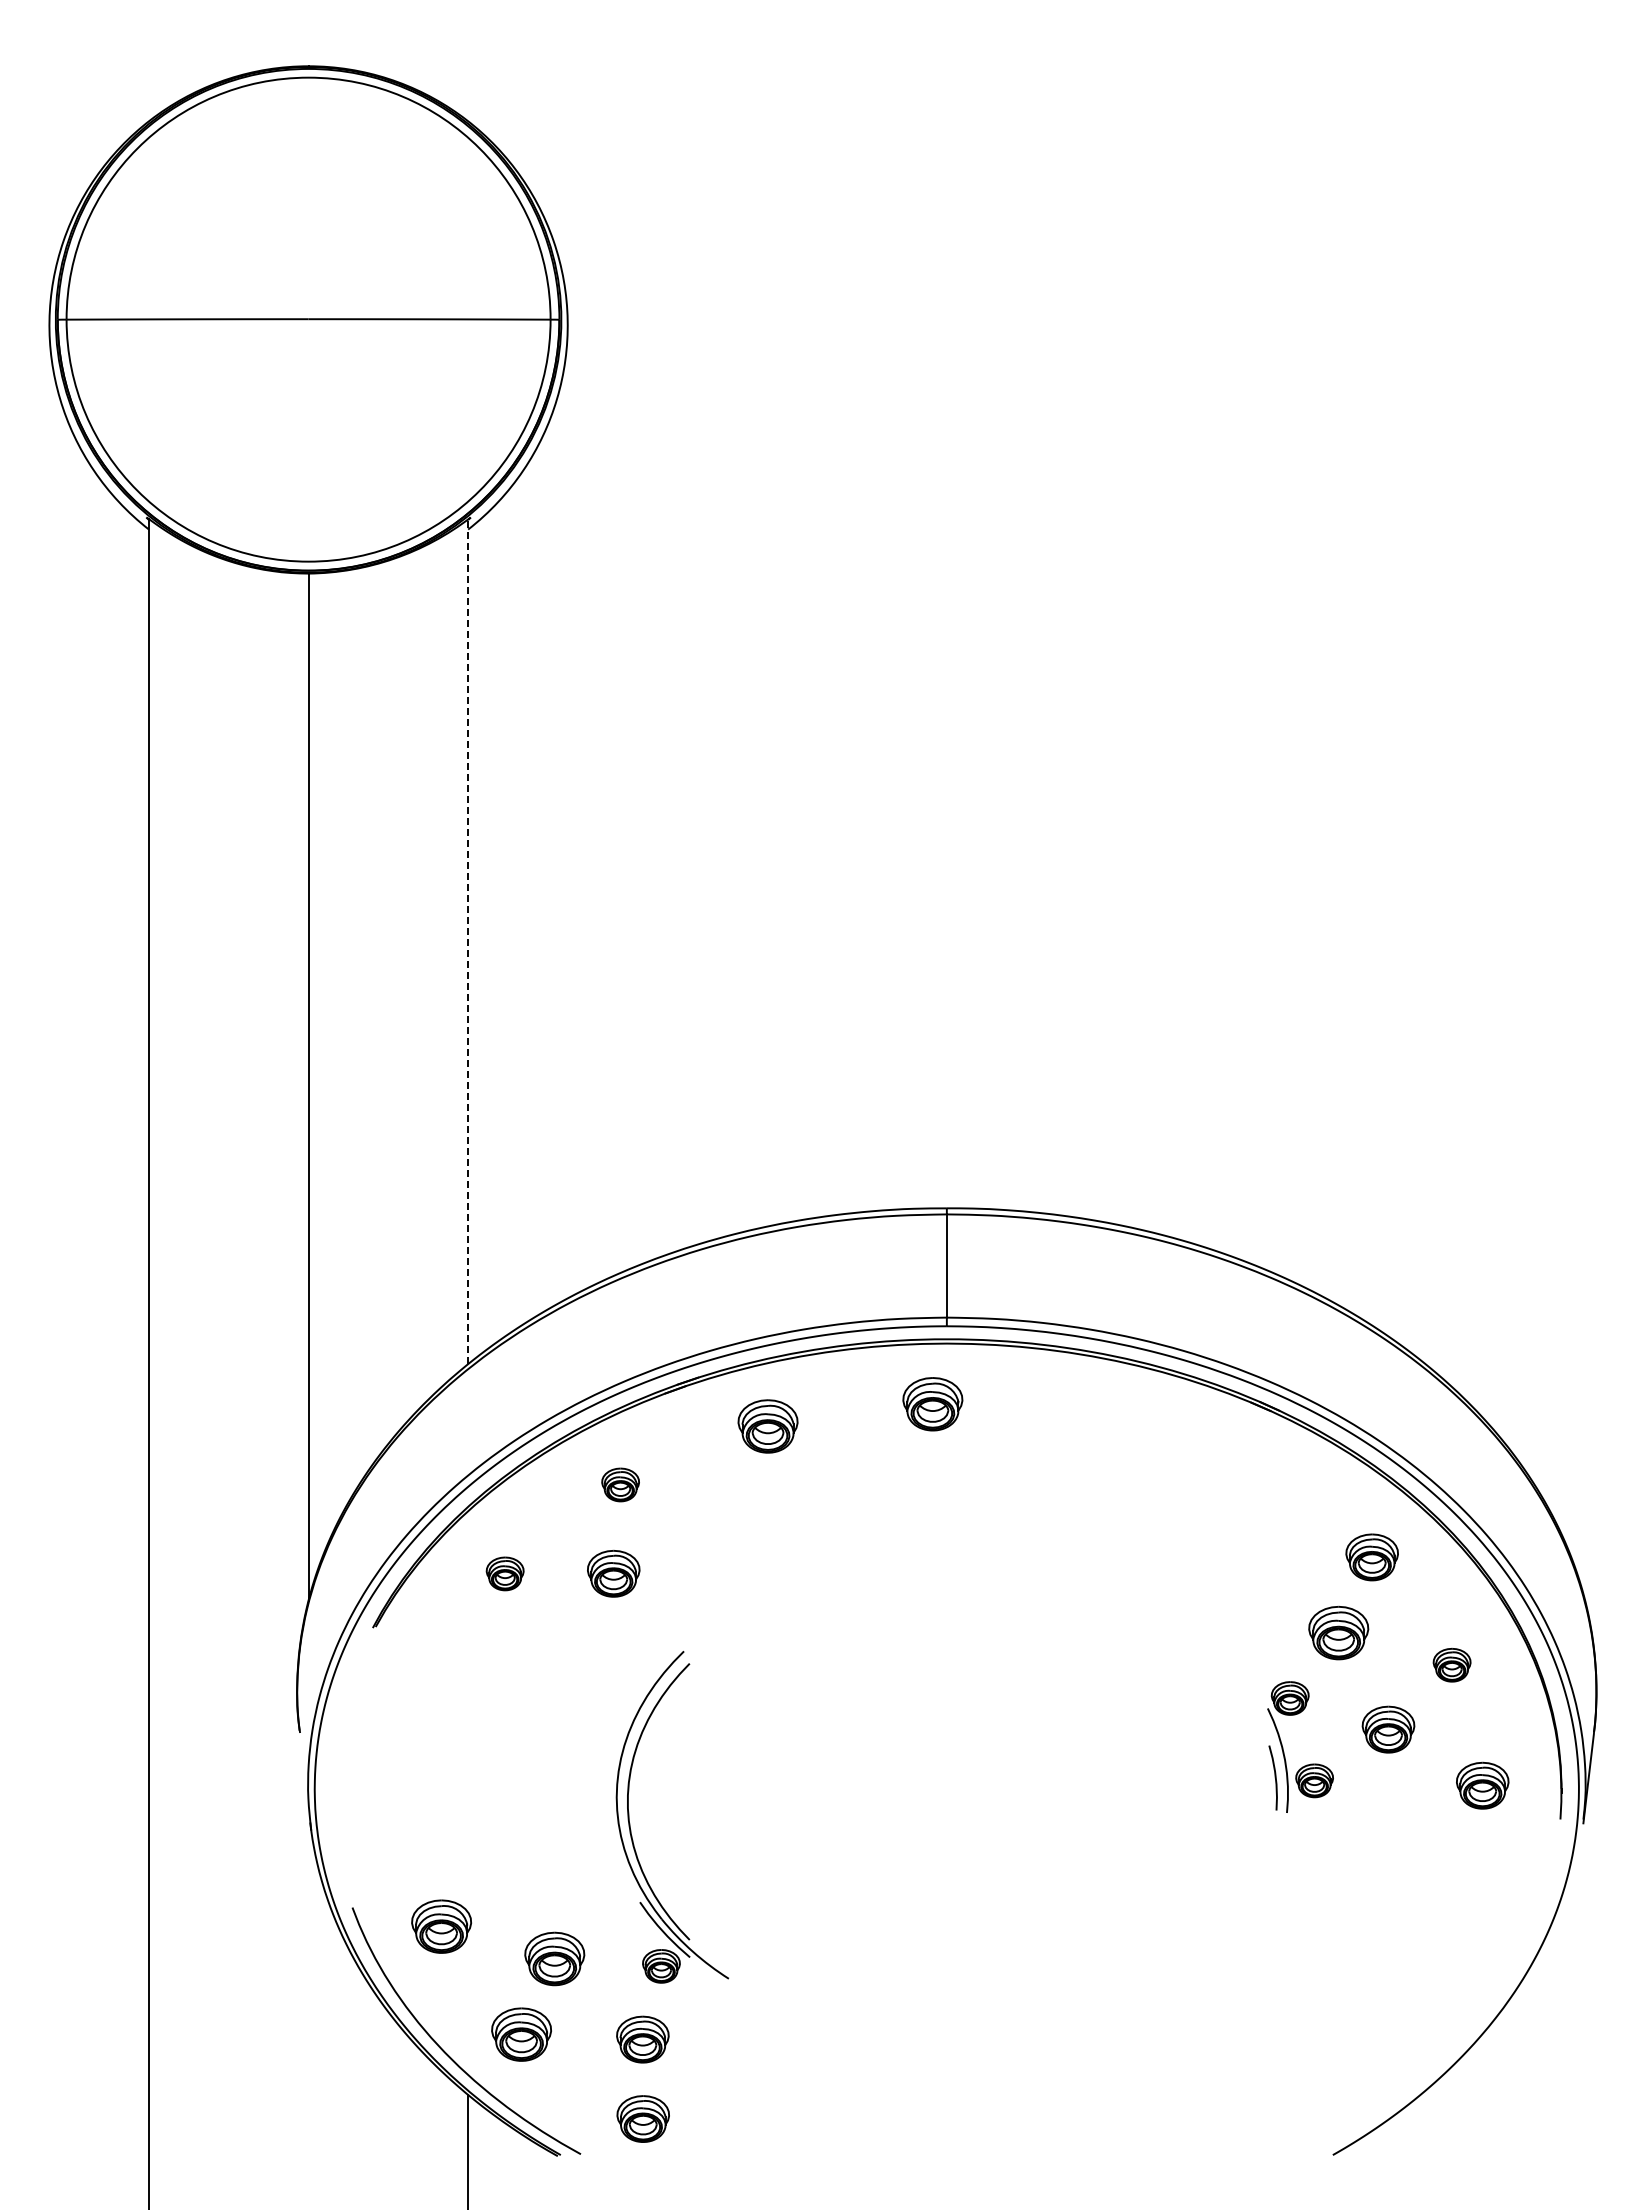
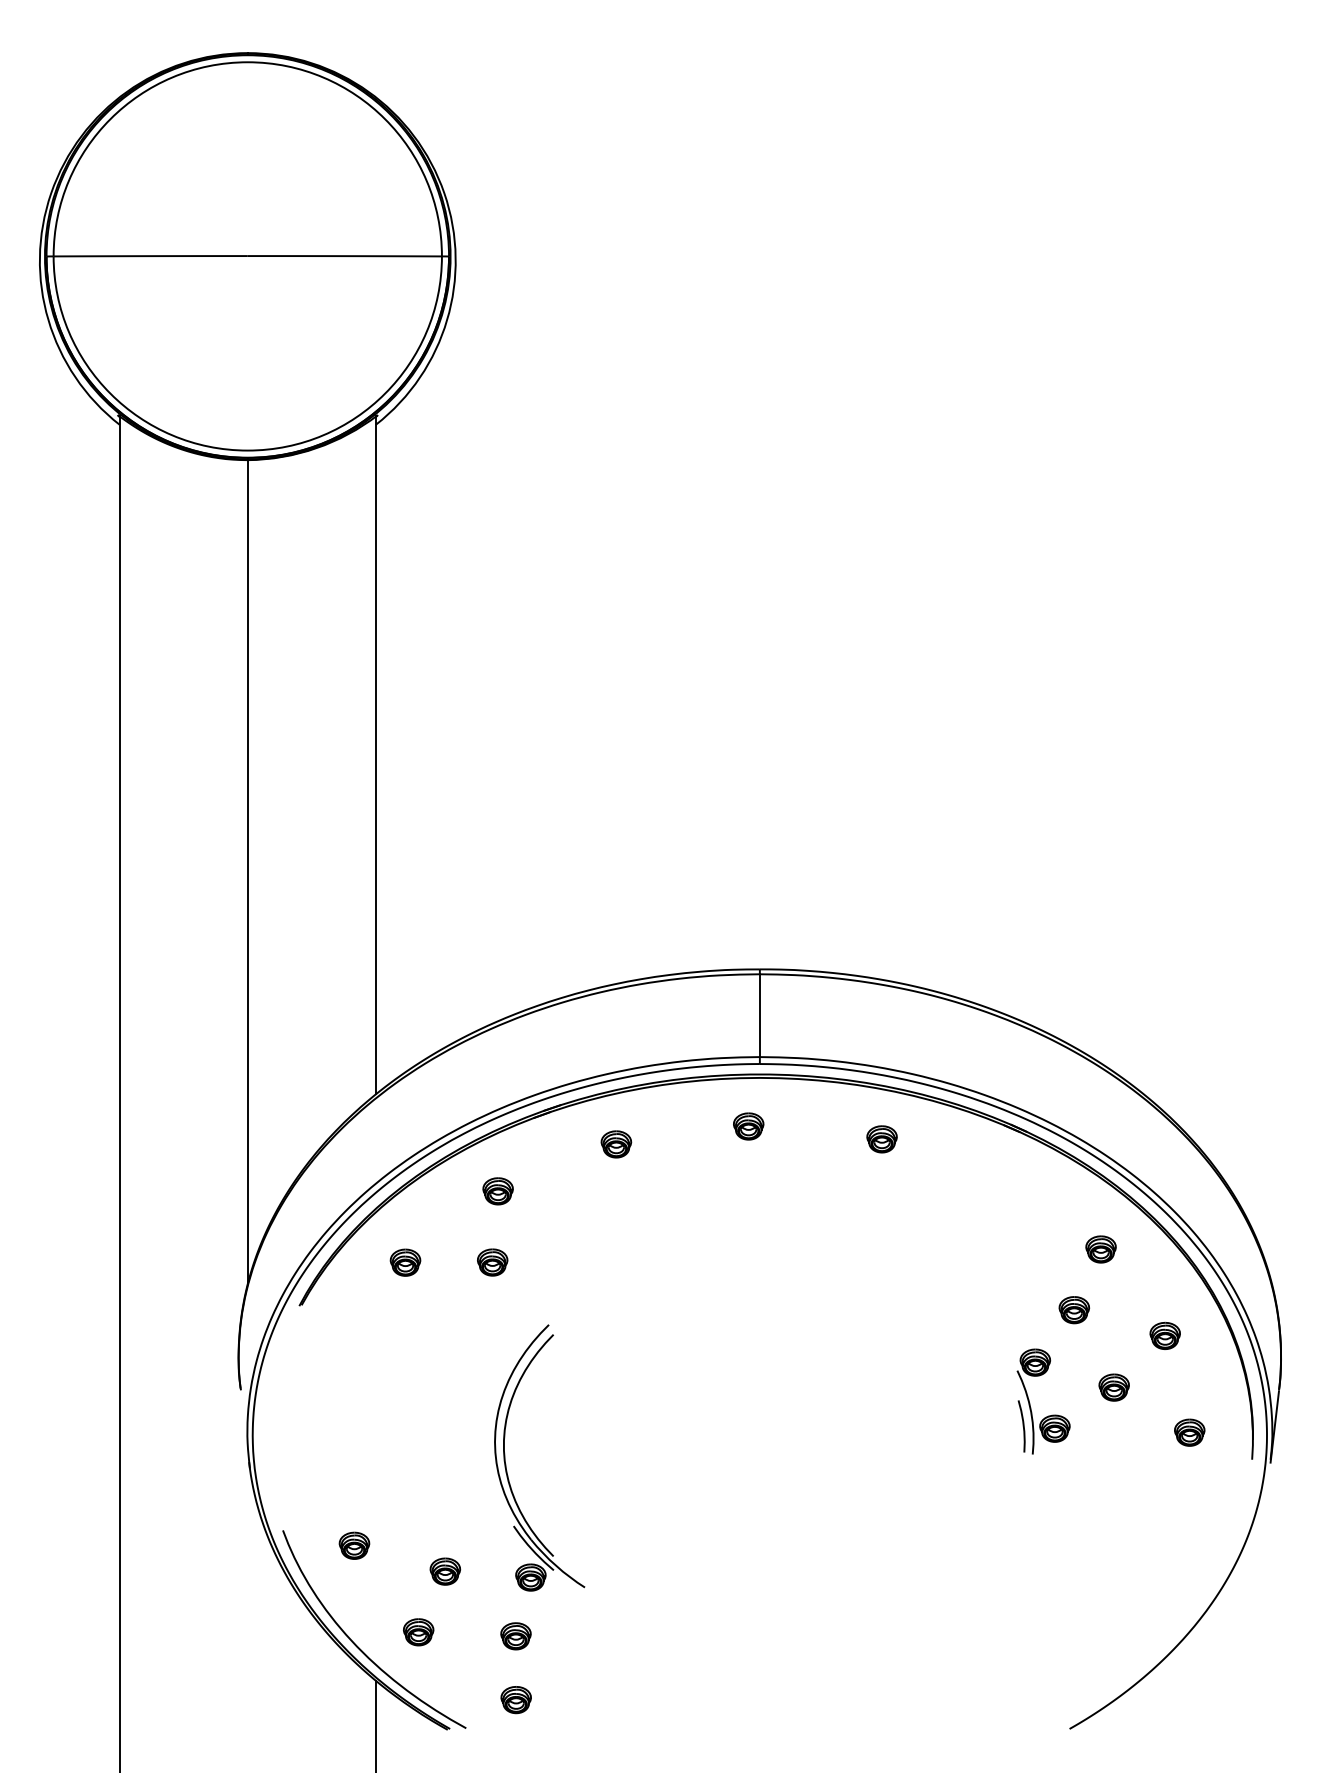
line: (468, 941) -> (376, 755), dashed -> solid
part: (932, 1403) -> (748, 1125), size x0.62
part: (1098, 1419) -> (881, 1138), added
part: (767, 1426) -> (615, 1144), size x0.62
part: (1371, 1557) -> (1100, 1249), size x0.71
part: (613, 1573) -> (492, 1262), size x0.71
part: (1338, 1632) -> (1074, 1309), size x0.62
part: (1388, 1729) -> (1114, 1387), size x0.71
part: (1482, 1785) -> (1189, 1432), size x0.71
part: (441, 1926) -> (354, 1545), size x0.62
part: (554, 1958) -> (445, 1571), size x0.62
part: (521, 2034) -> (418, 1632), size x0.62
part: (642, 2039) -> (515, 1636), size x0.71
part: (642, 2118) -> (515, 1699), size x0.71

